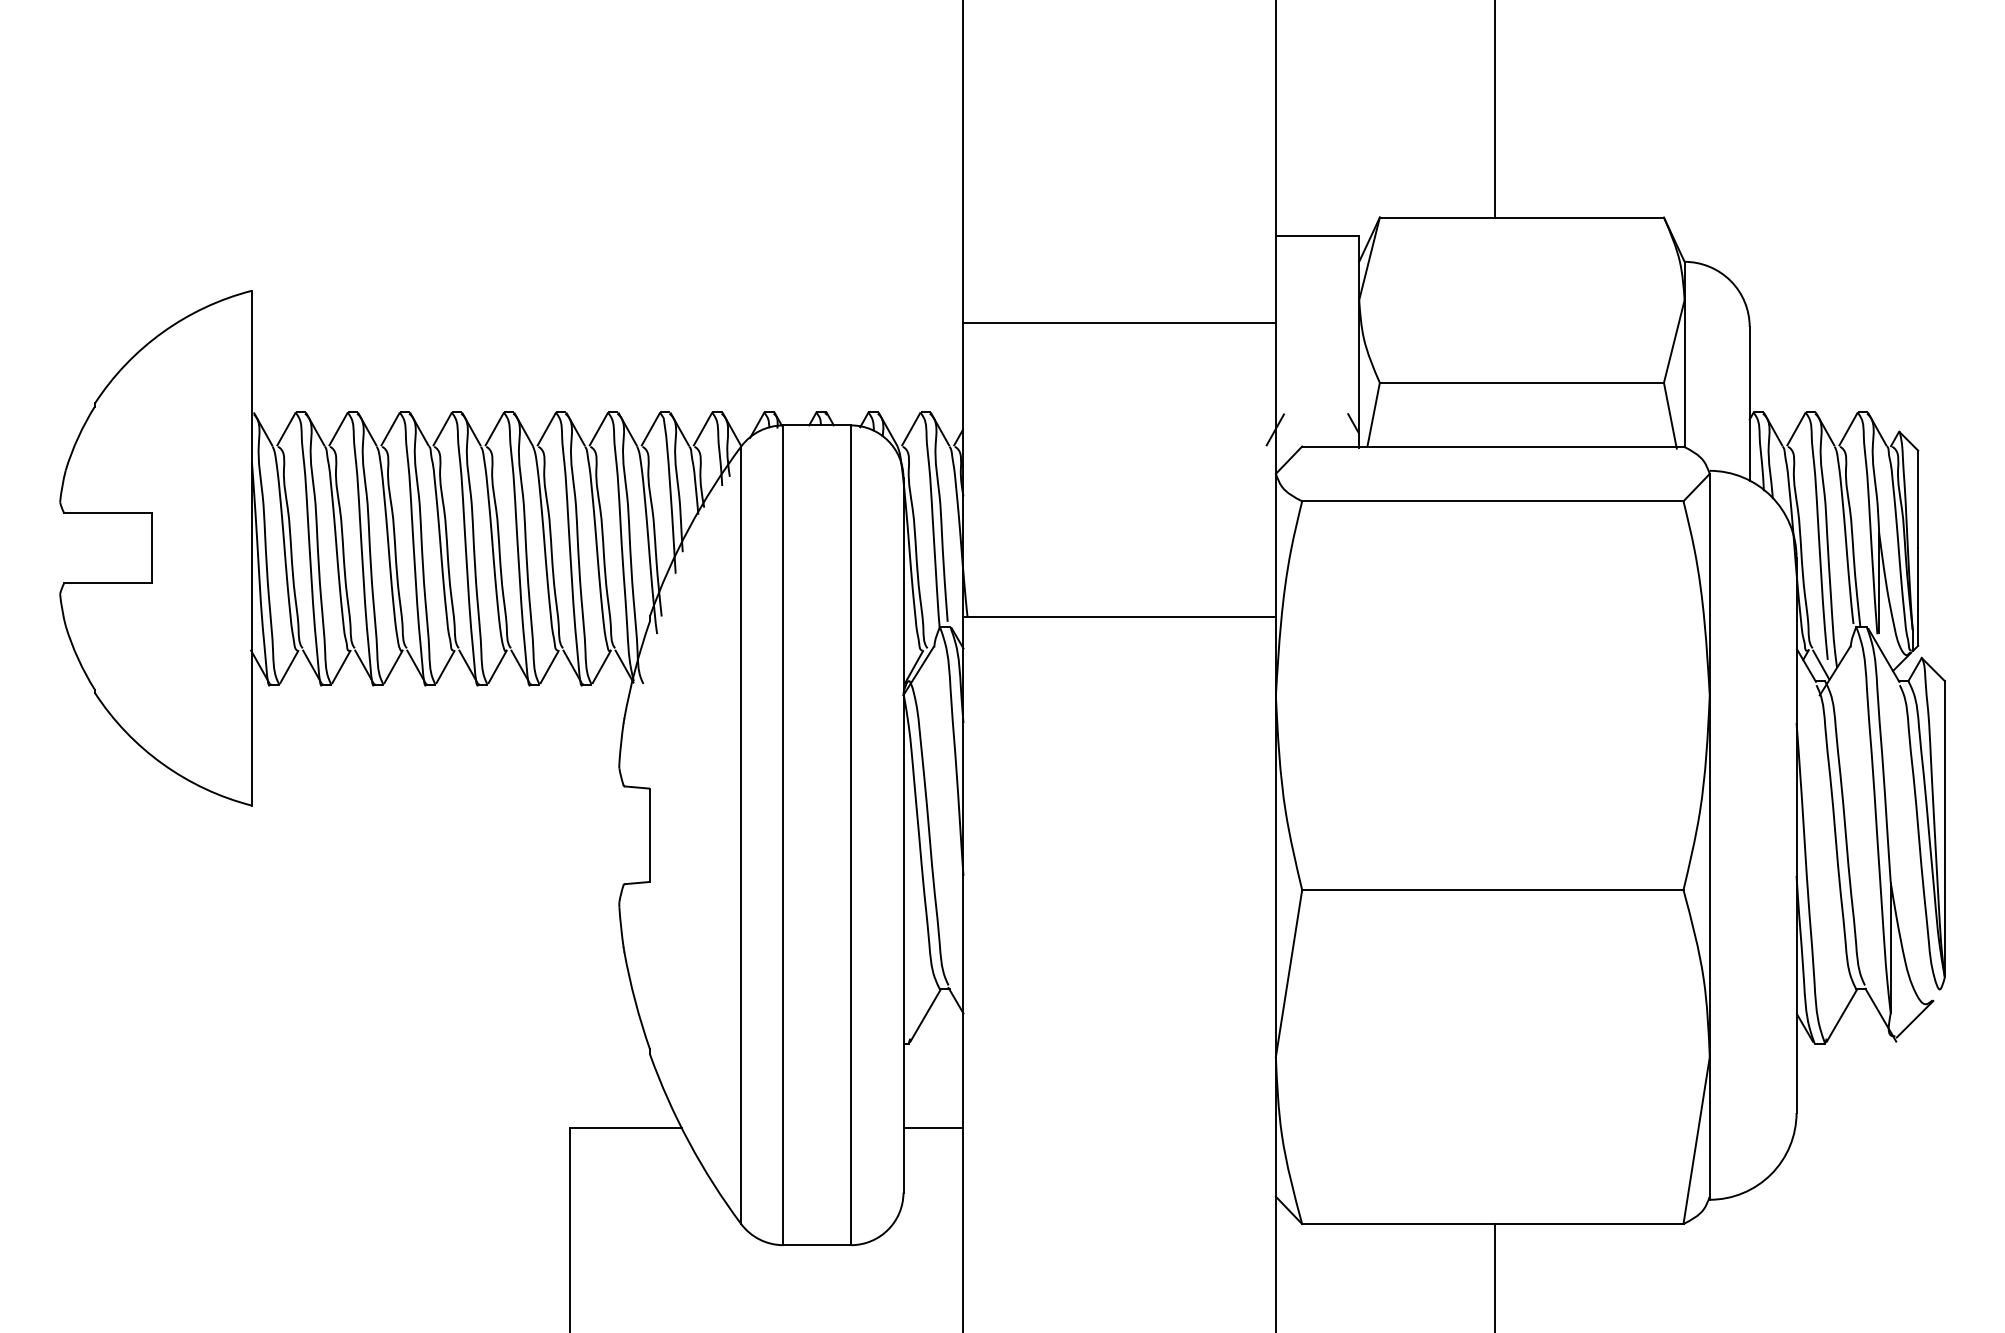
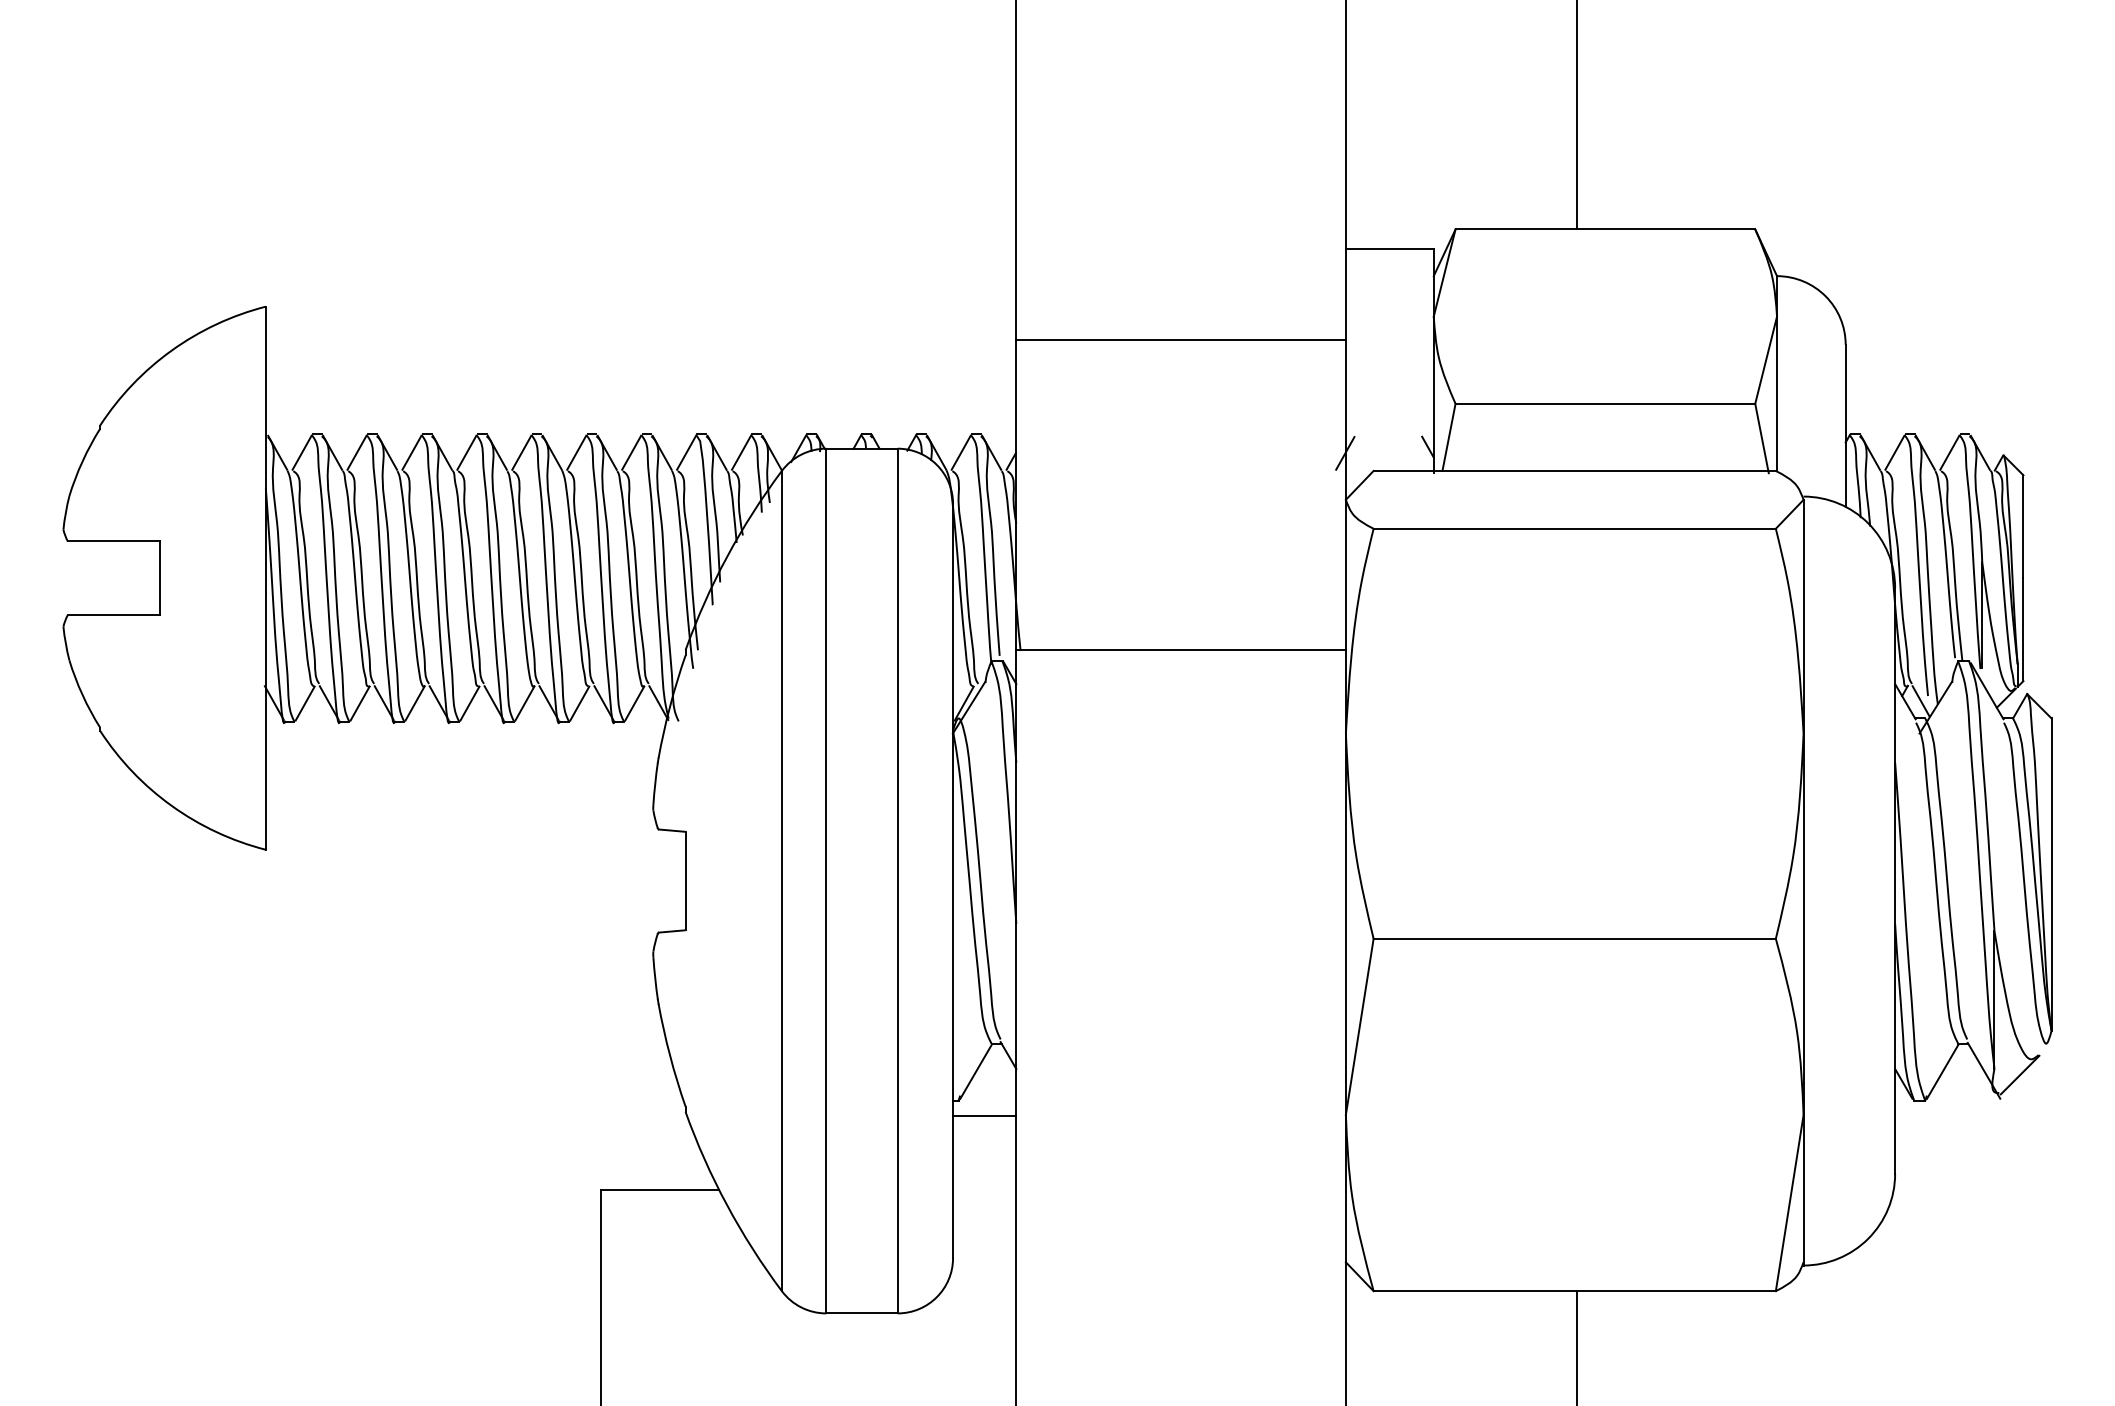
line: (933, 1127) -> (984, 1115), moved

